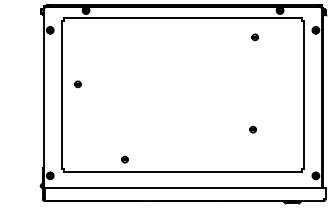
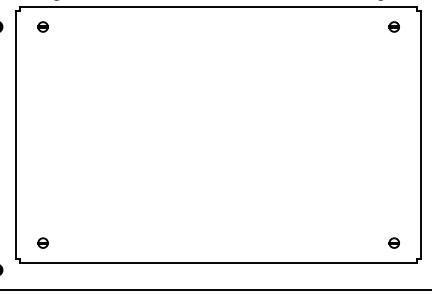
part: (254, 37) -> (393, 27), moved
part: (77, 84) -> (42, 27), moved
part: (252, 129) -> (393, 242), moved
part: (124, 159) -> (42, 242), moved

